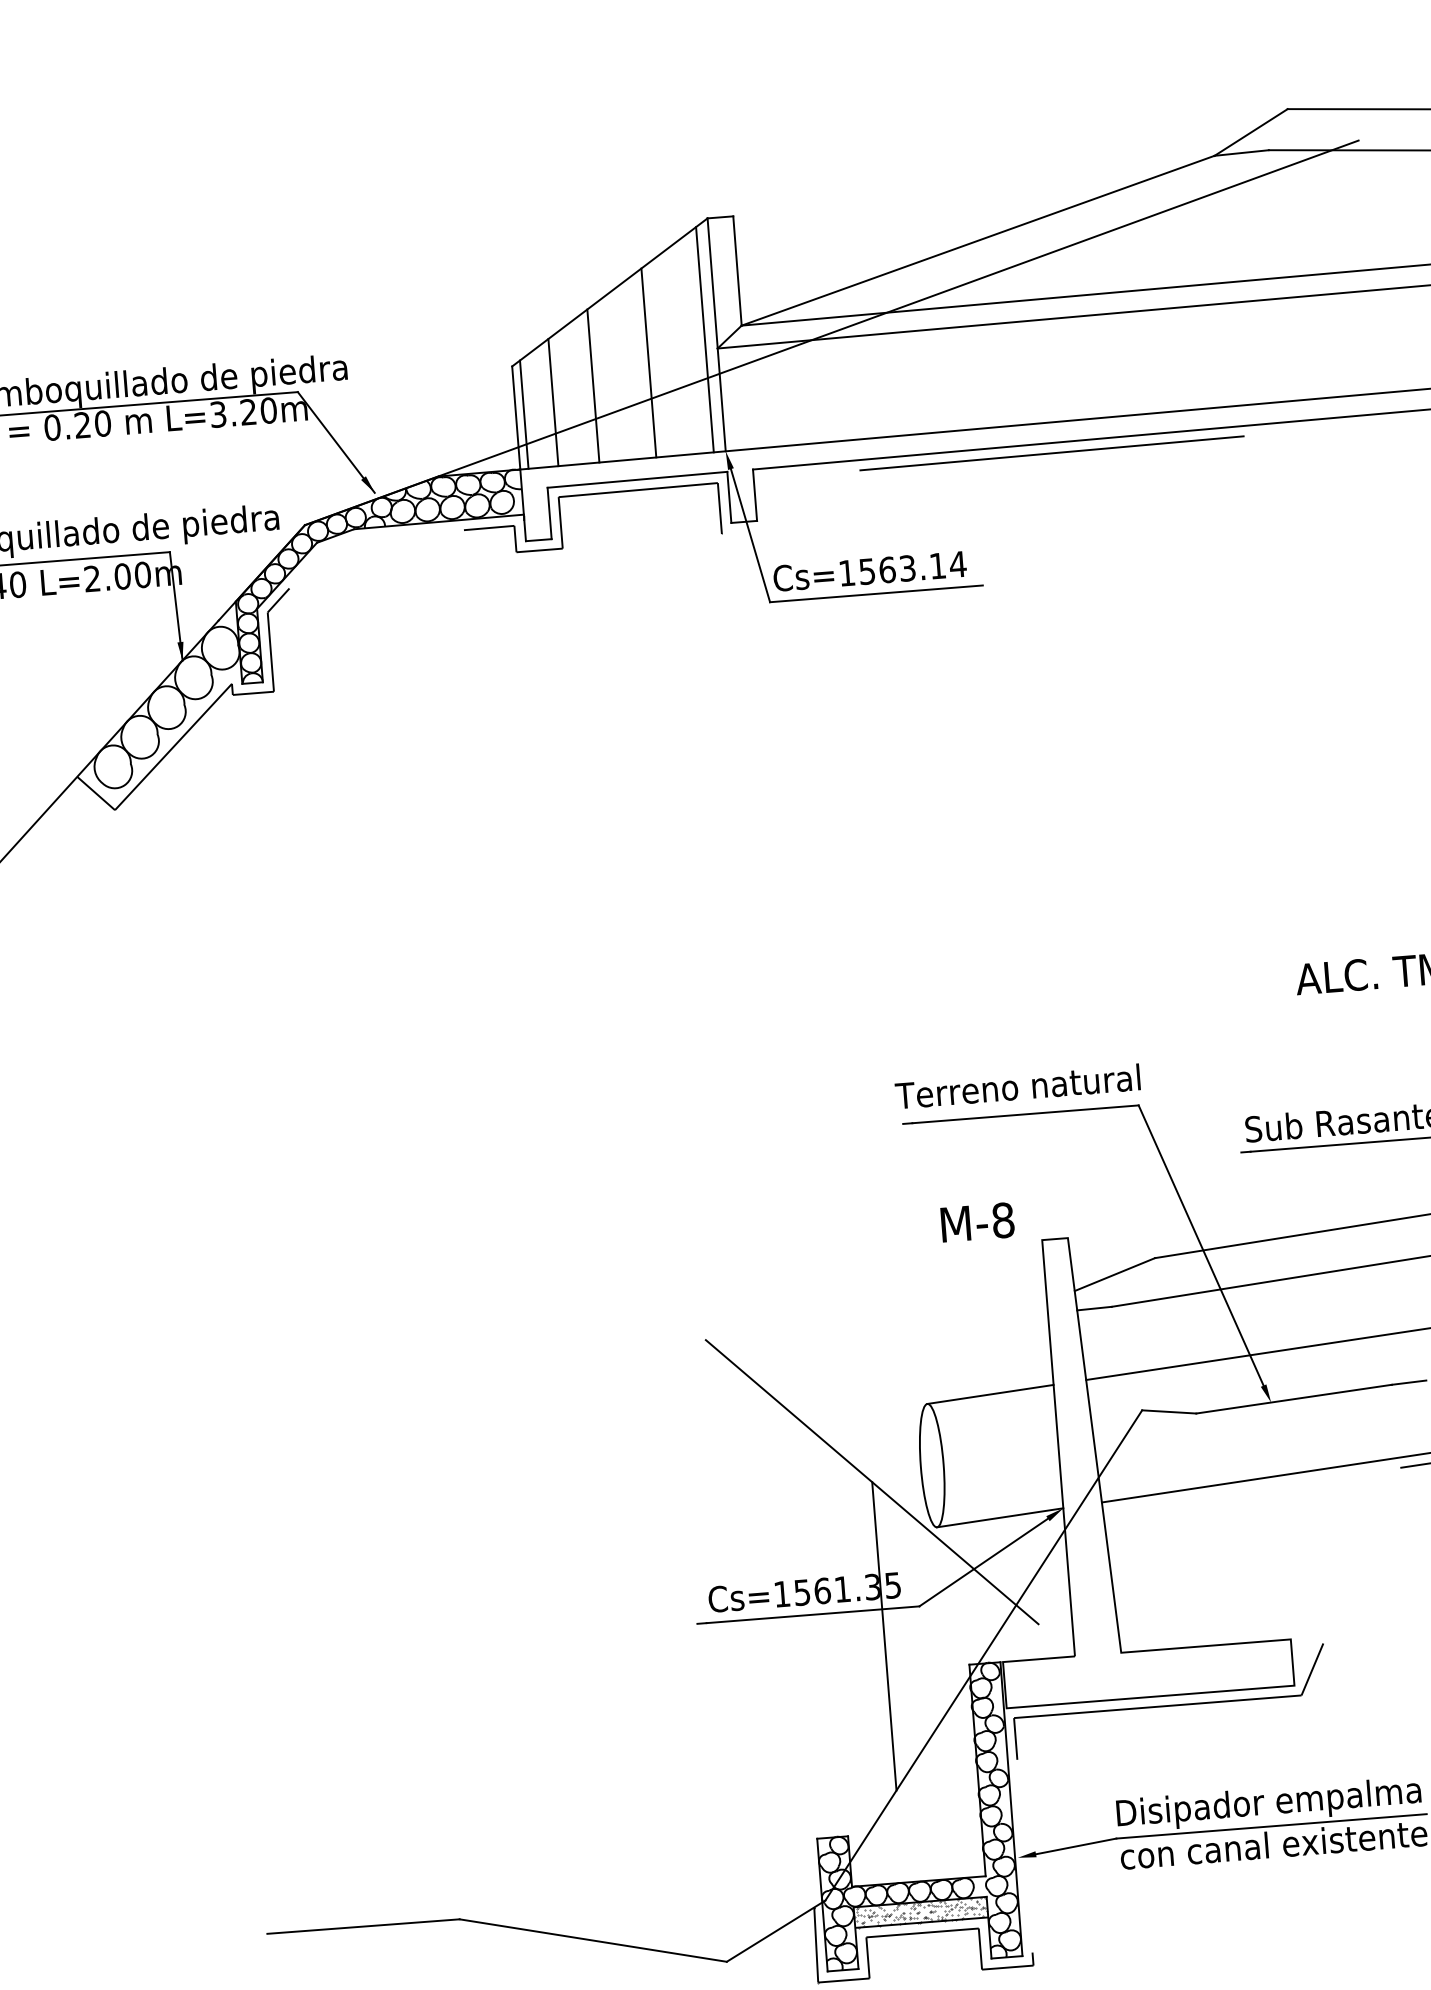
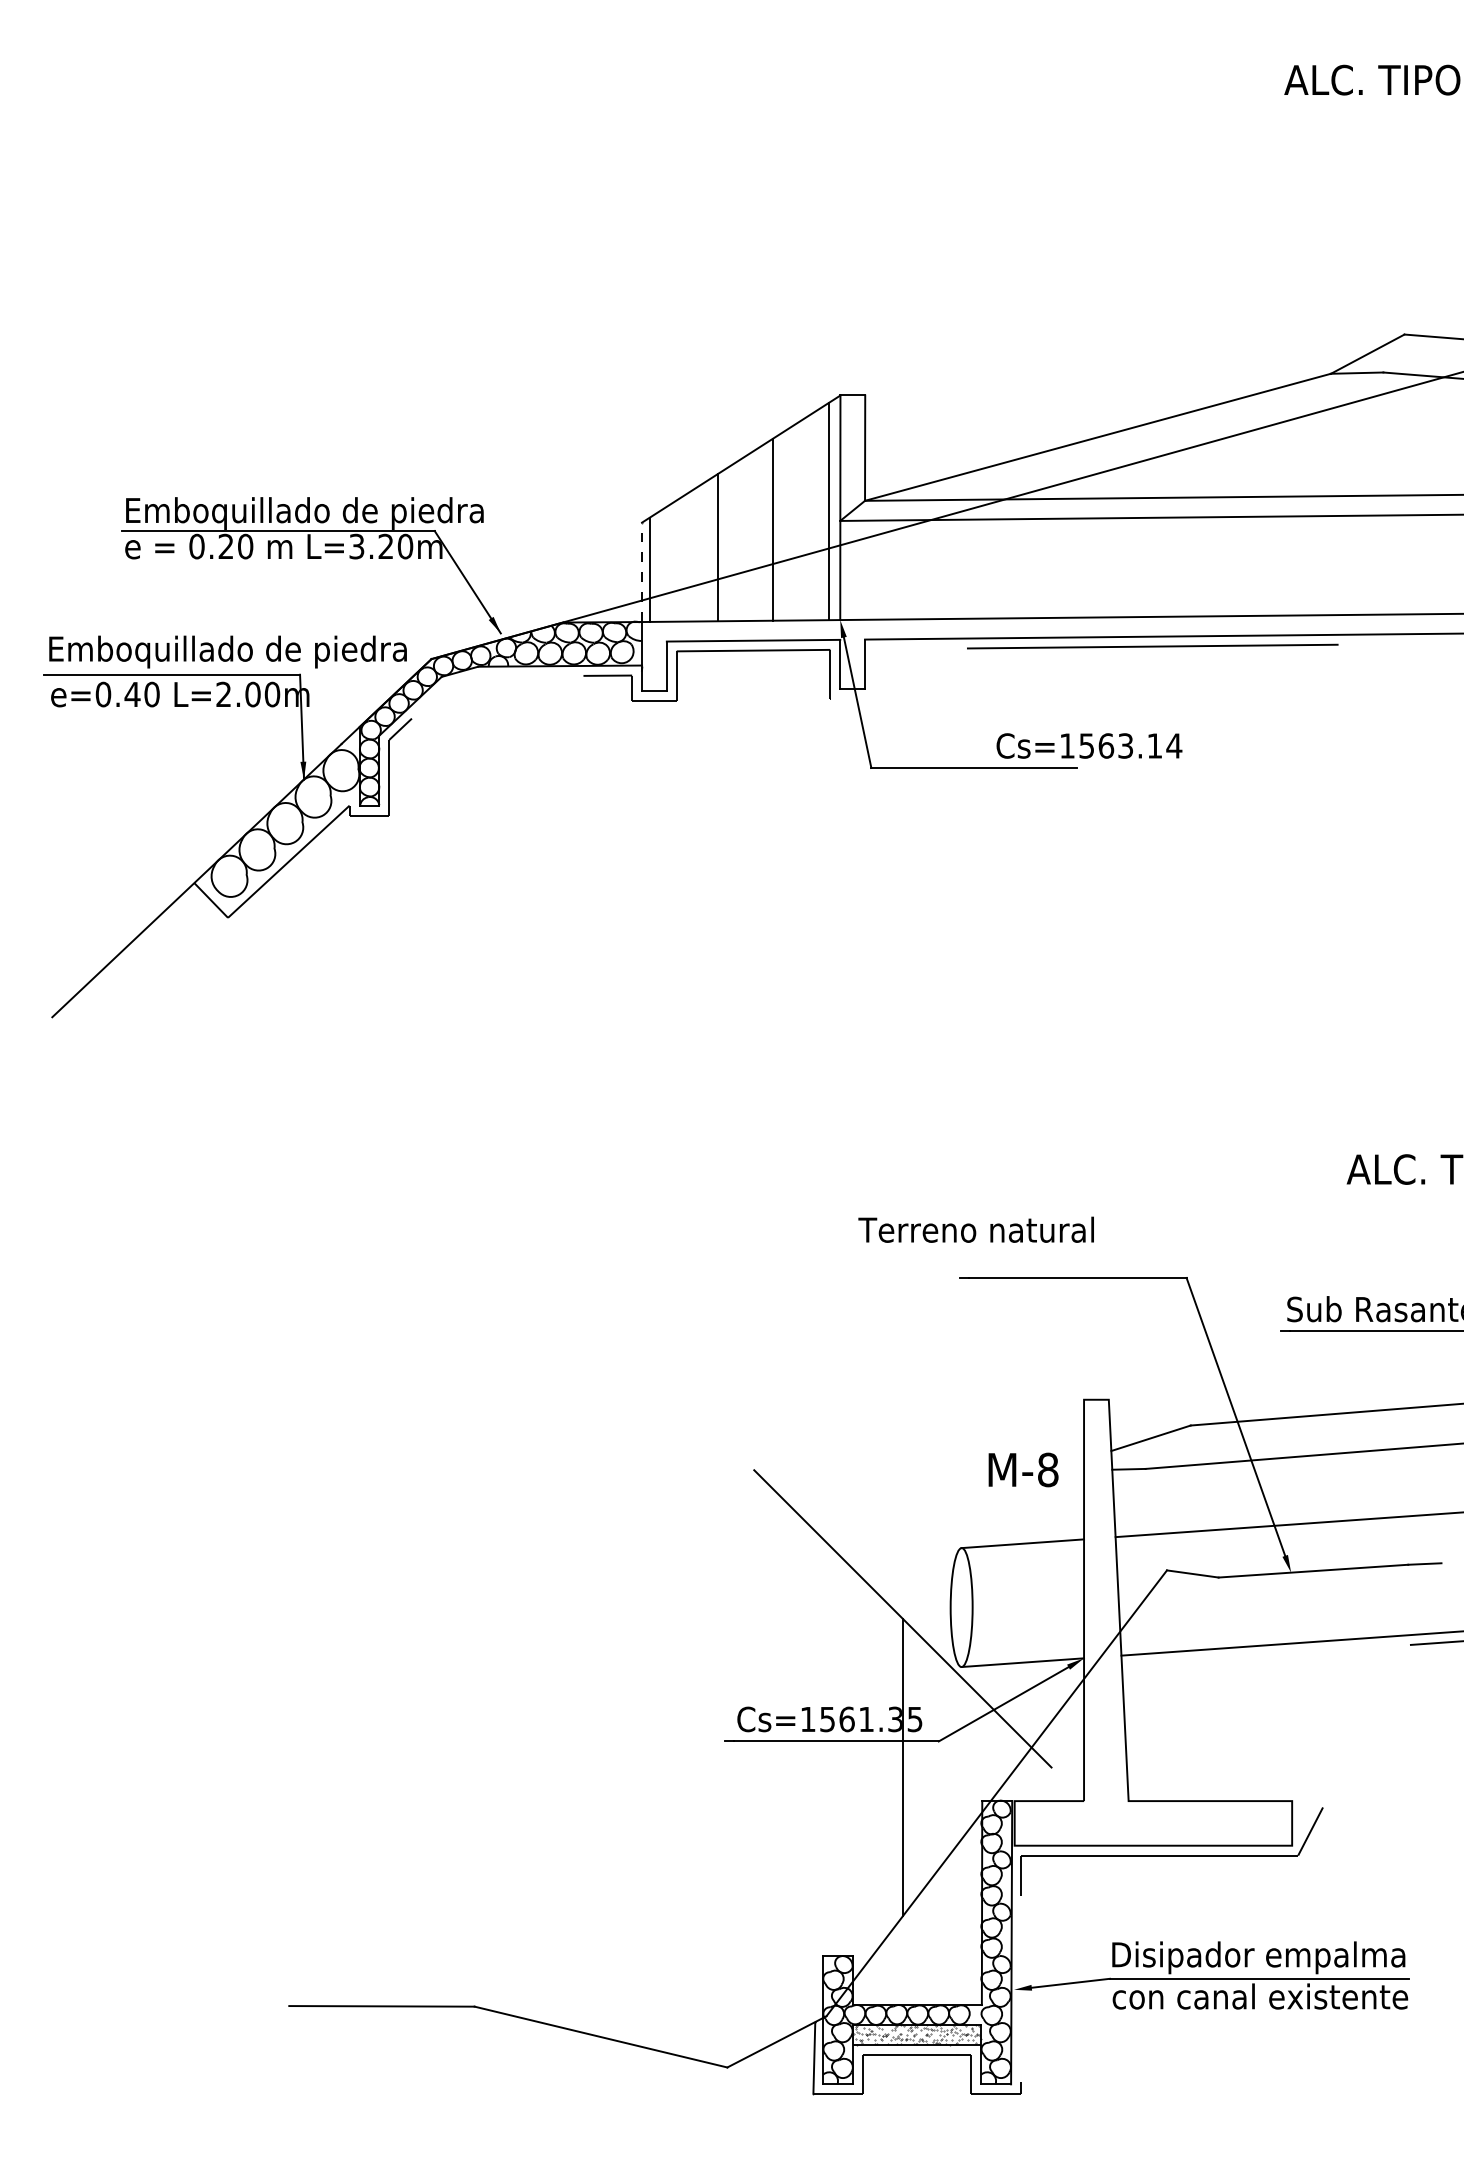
line: (553, 402) -> (678, 560), removed
line: (516, 418) -> (642, 572), solid -> dashed
text: (870, 570) -> (1089, 745), moved
text: (1017, 1086) -> (975, 1229), moved
text: (977, 1221) -> (1023, 1469), moved

